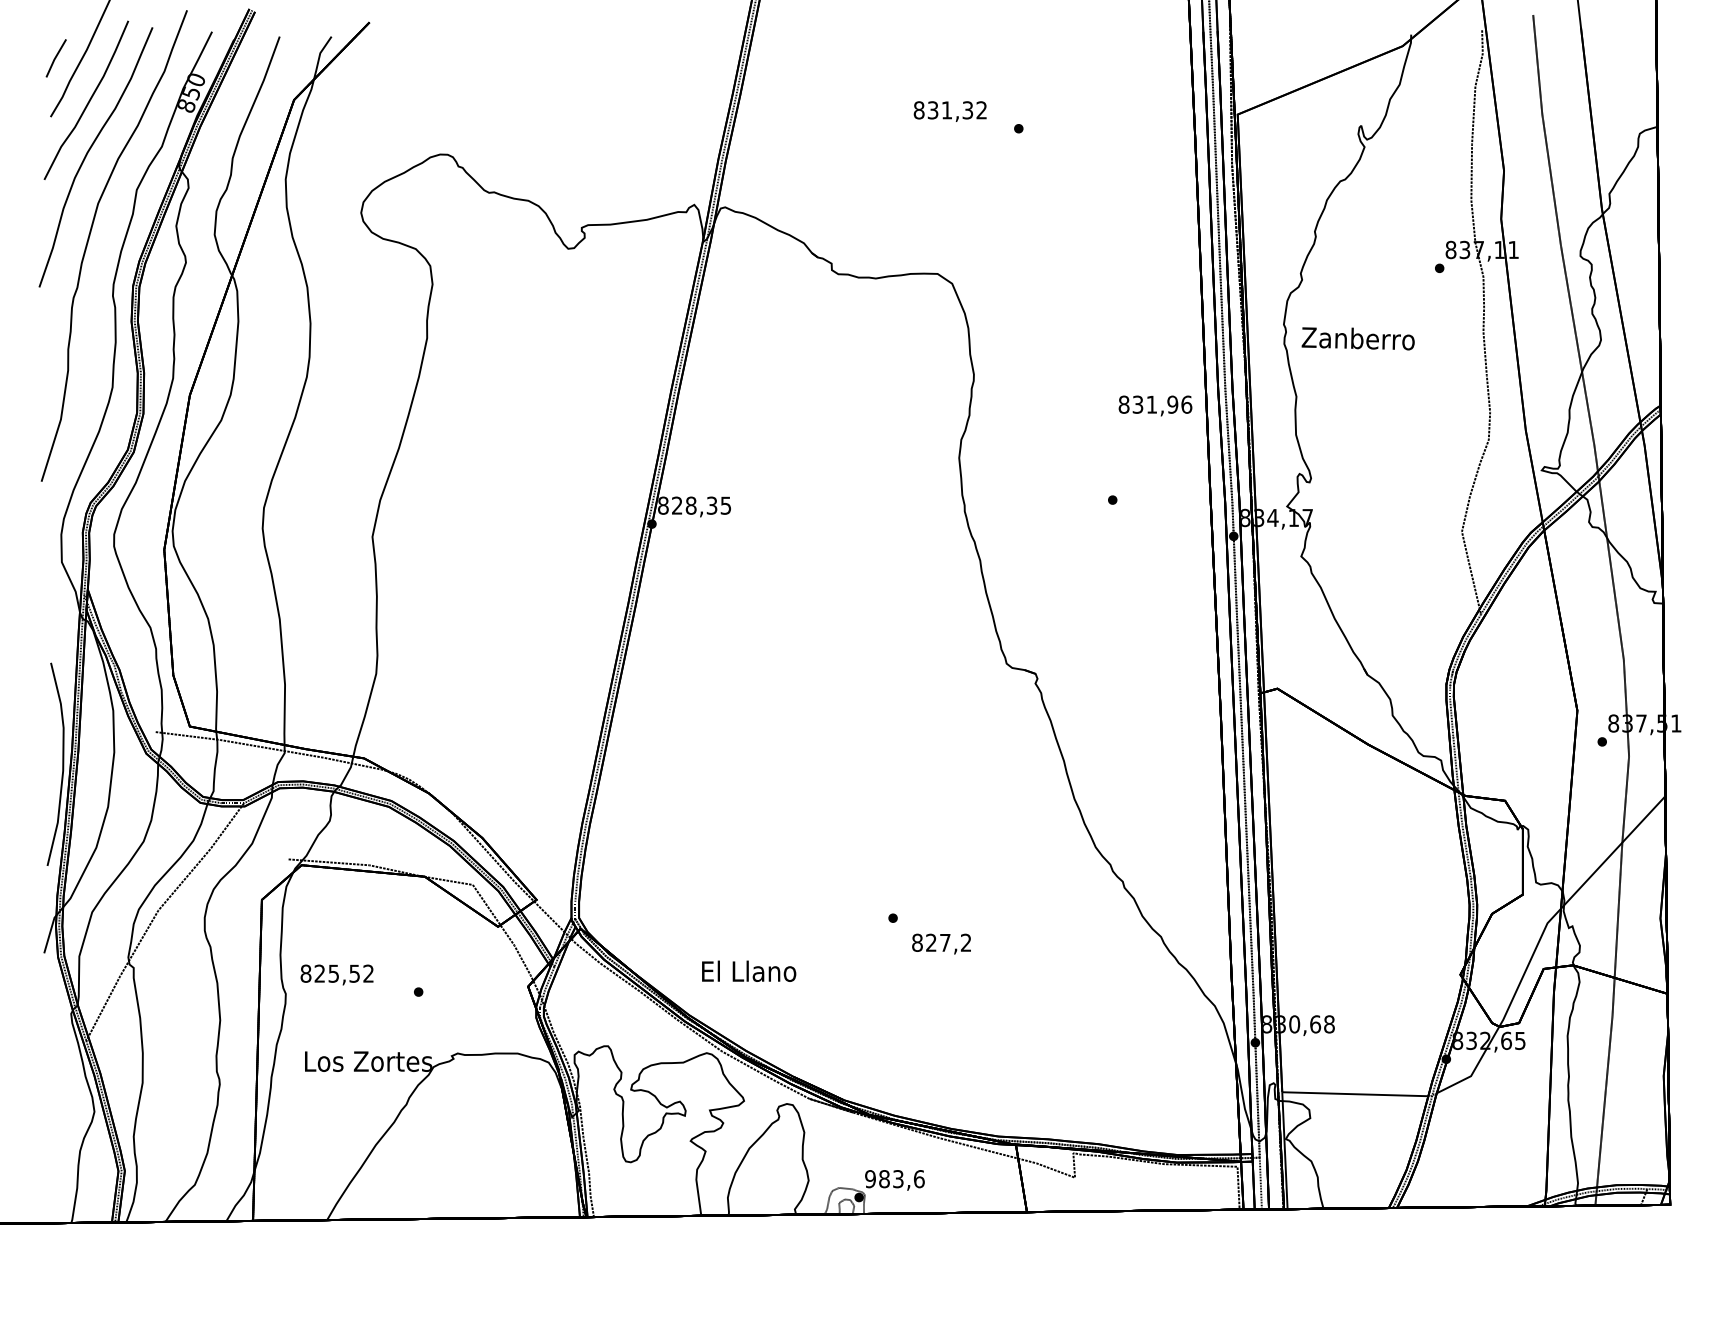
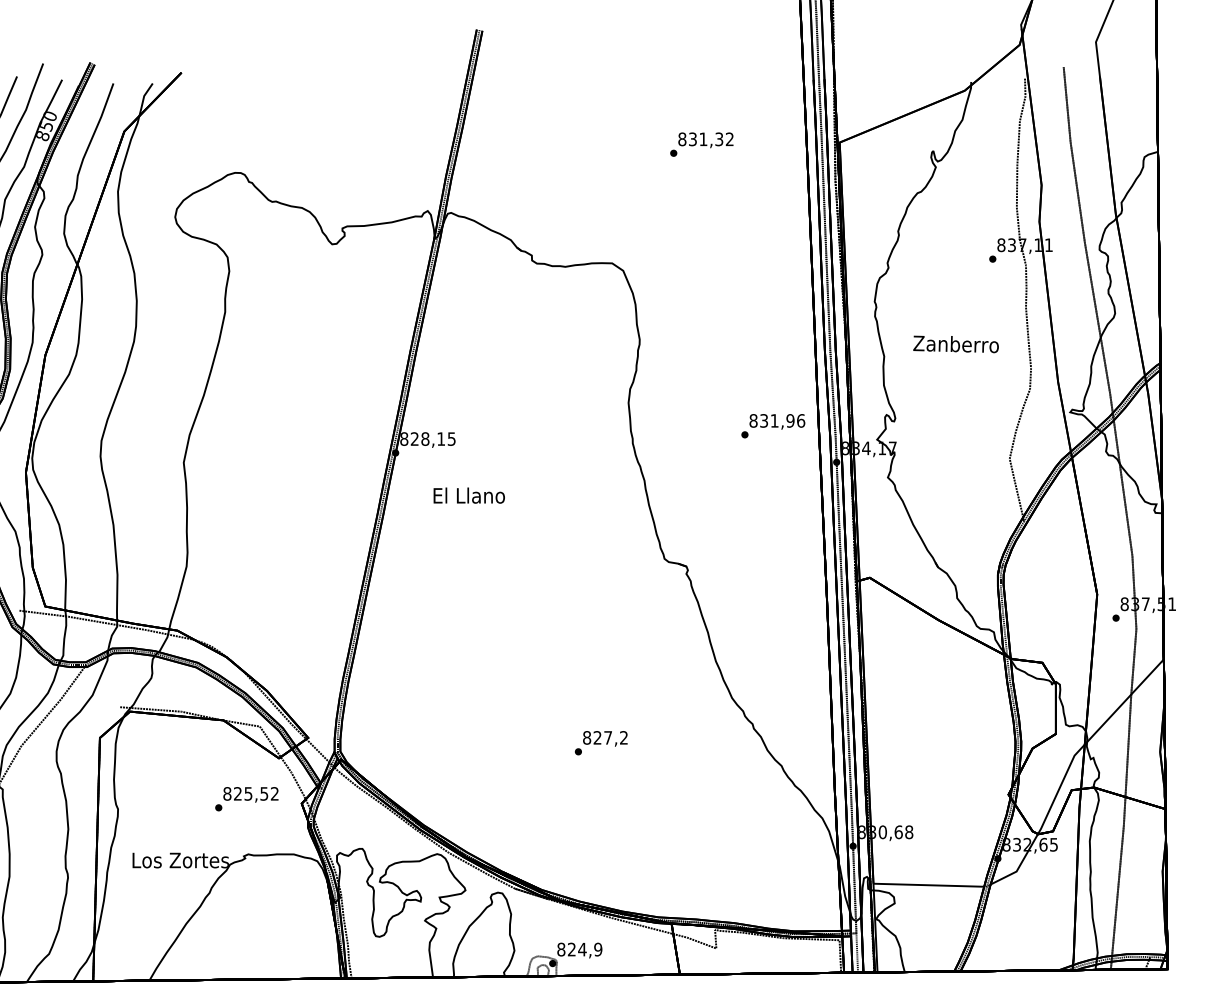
text: (949, 111) -> (705, 140), moved
text: (1357, 338) -> (955, 344), moved
text: (1155, 405) -> (777, 421), moved
text: (711, 505) -> (440, 438), 828,35 -> 828,15
text: (941, 943) -> (605, 738), moved
text: (749, 970) -> (469, 495), moved
text: (336, 974) -> (250, 794), moved
text: (894, 1179) -> (579, 949), 983,6 -> 824,9

